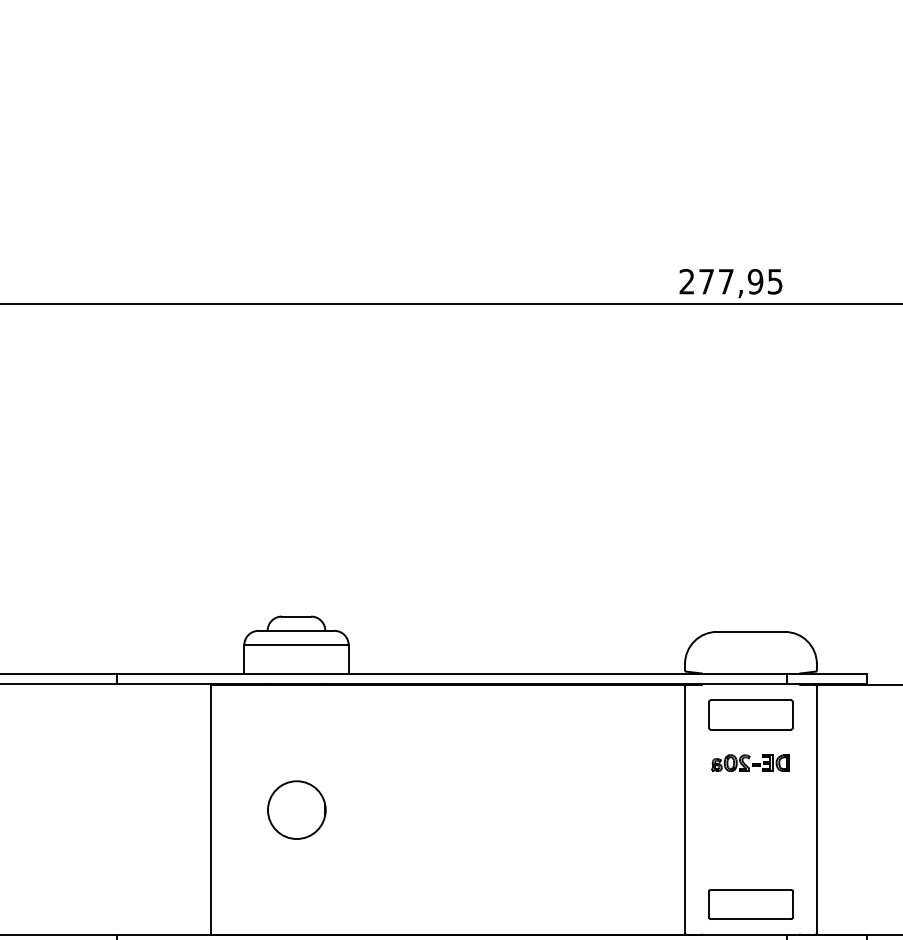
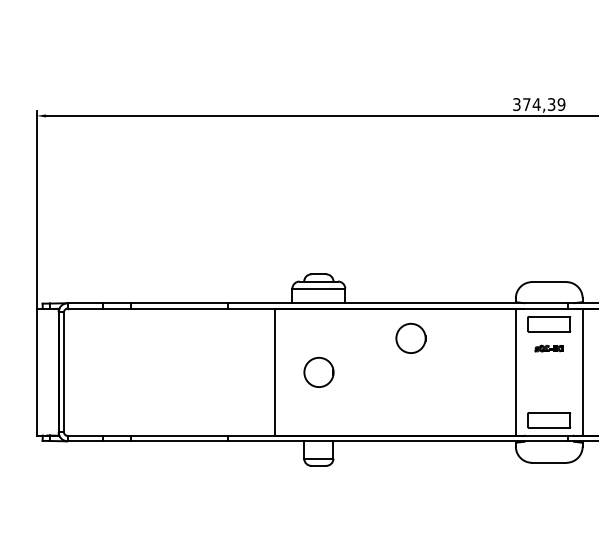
text: (731, 281) -> (539, 104), 277,95 -> 374,39
circle: (477, 741) -> (410, 337), added
part: (749, 762) -> (548, 348), size x0.7

